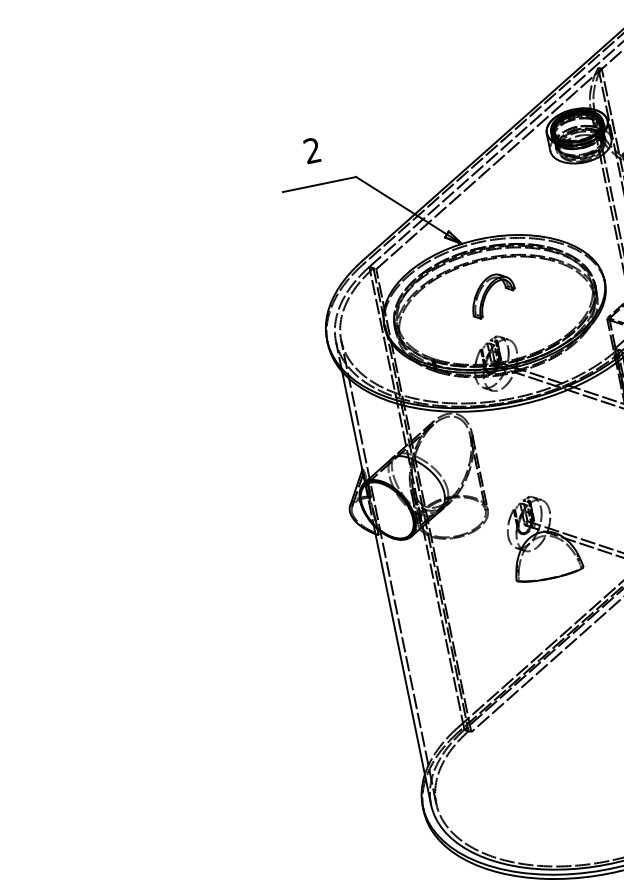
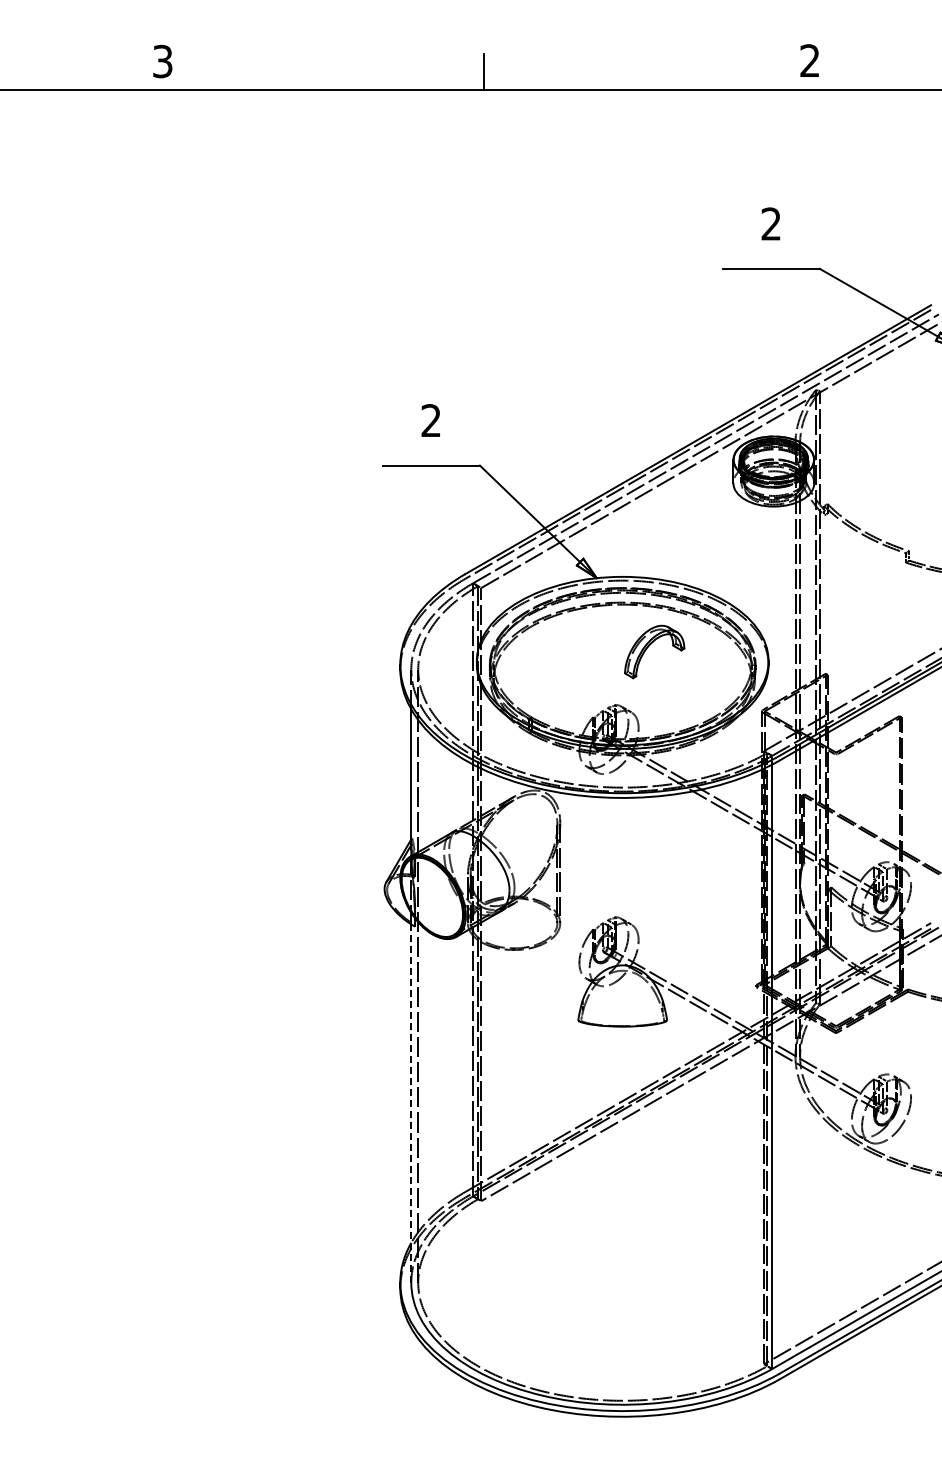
part: (488, 292) -> (649, 646), moved
line: (403, 669) -> (411, 1103), solid -> dashed

